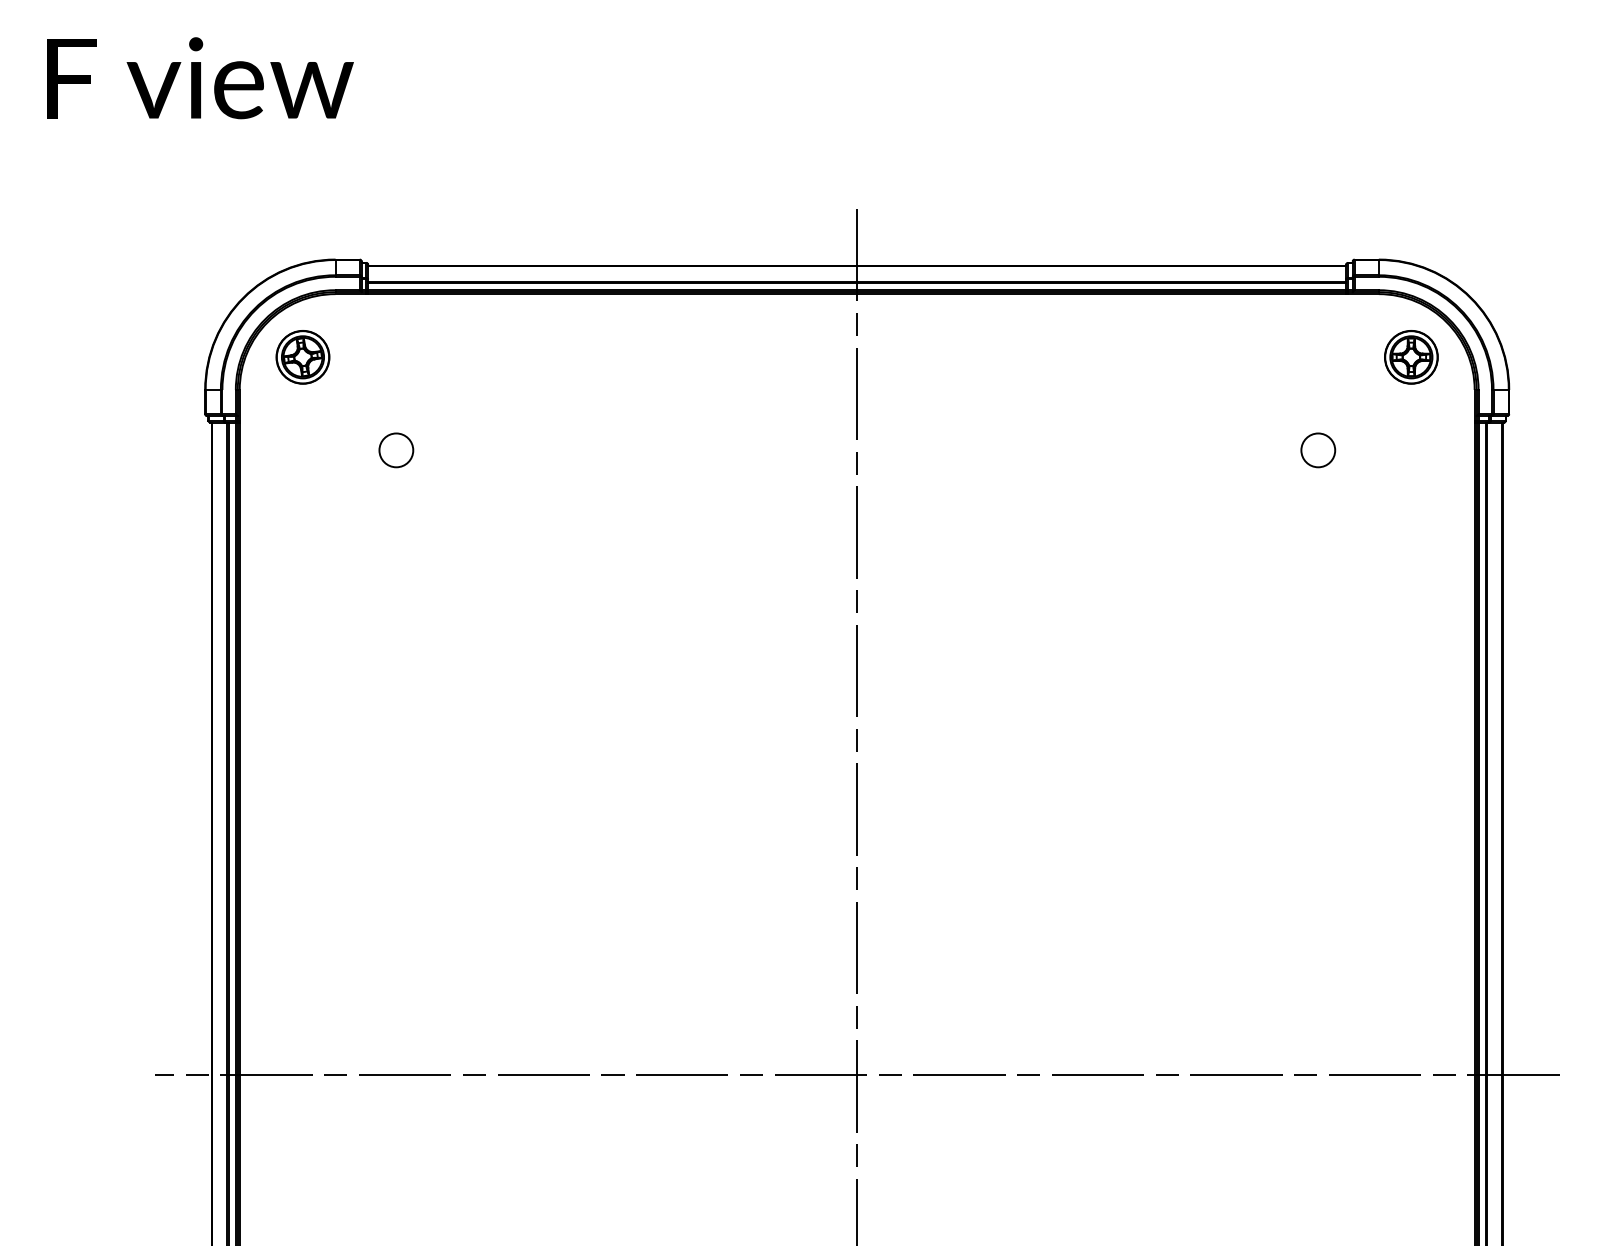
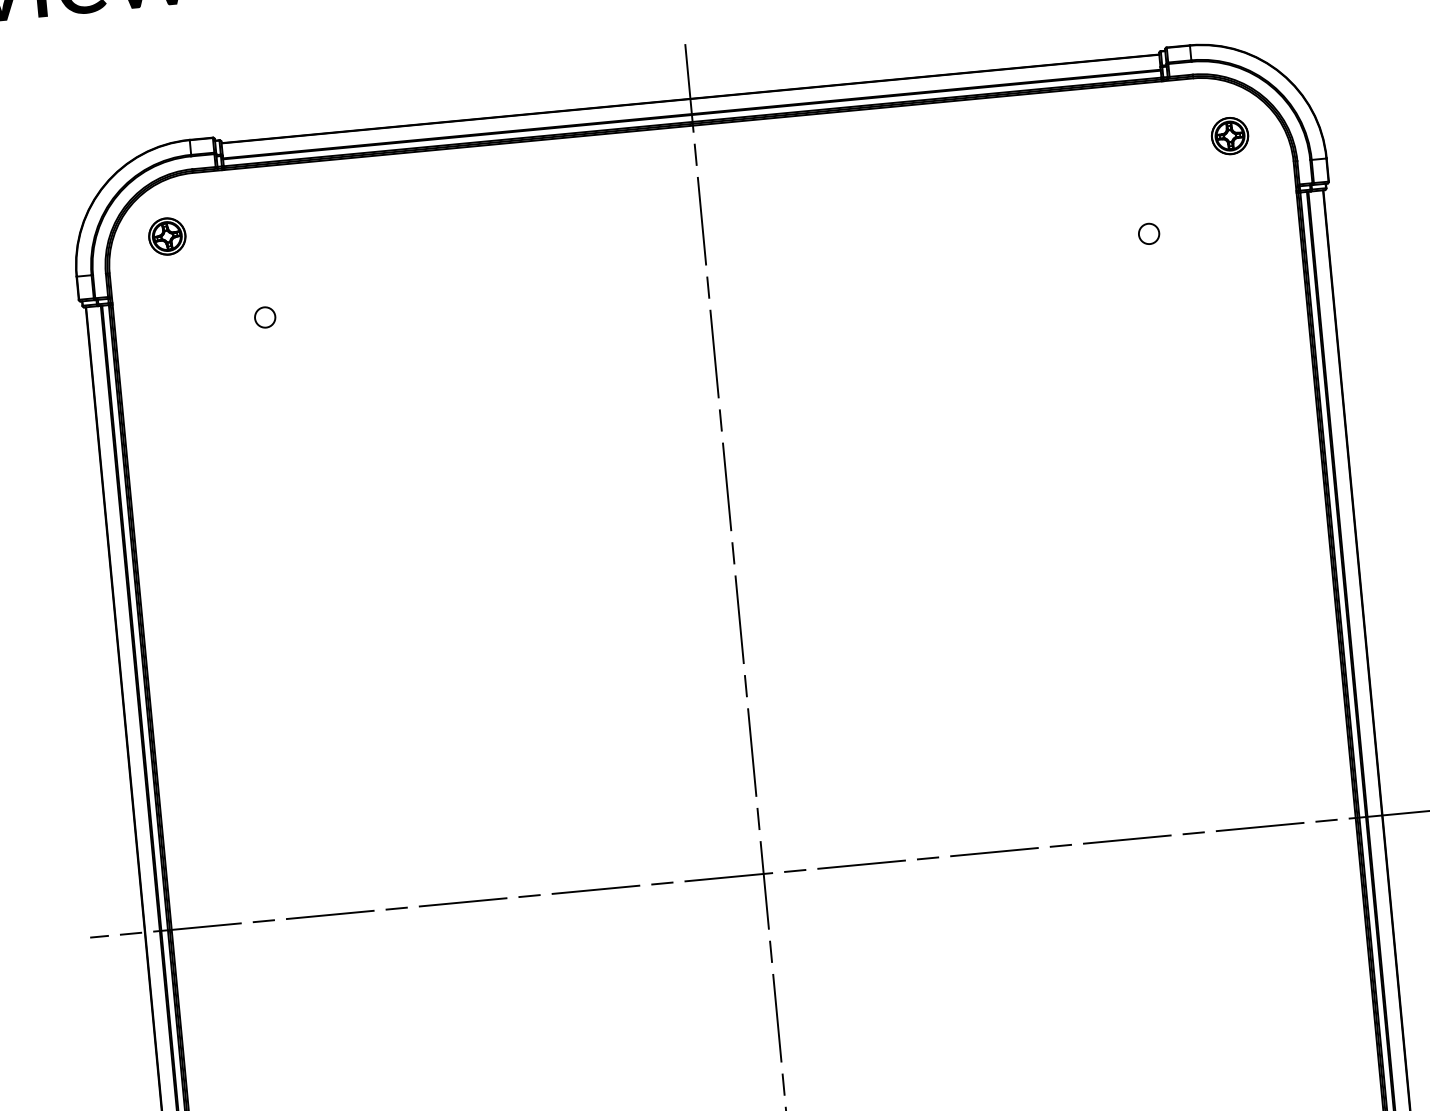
part: (302, 357) -> (166, 236), size x0.71
part: (1411, 357) -> (1230, 136), size x0.71
circle: (395, 450) -> (264, 317), size x0.62
circle: (1317, 450) -> (1148, 233), size x0.62

